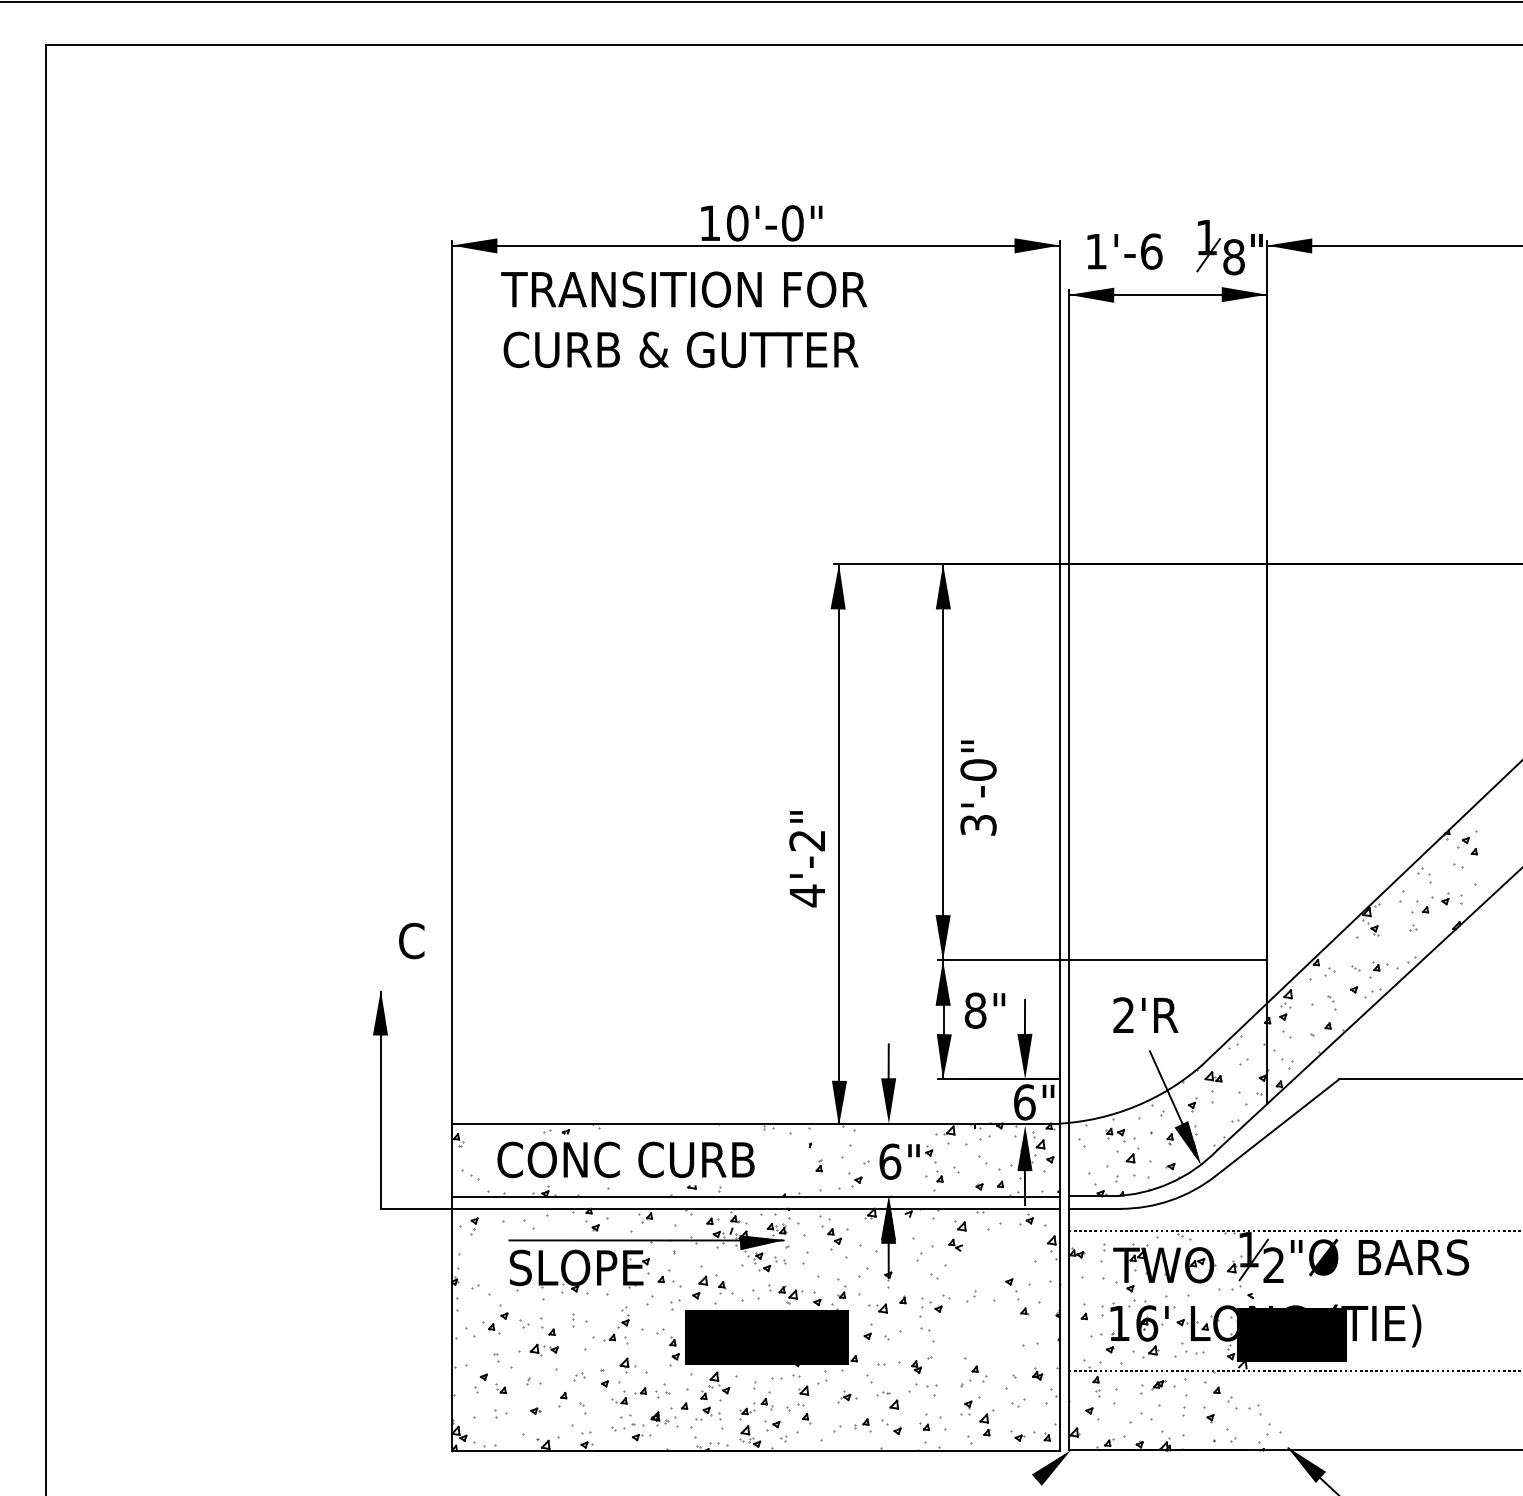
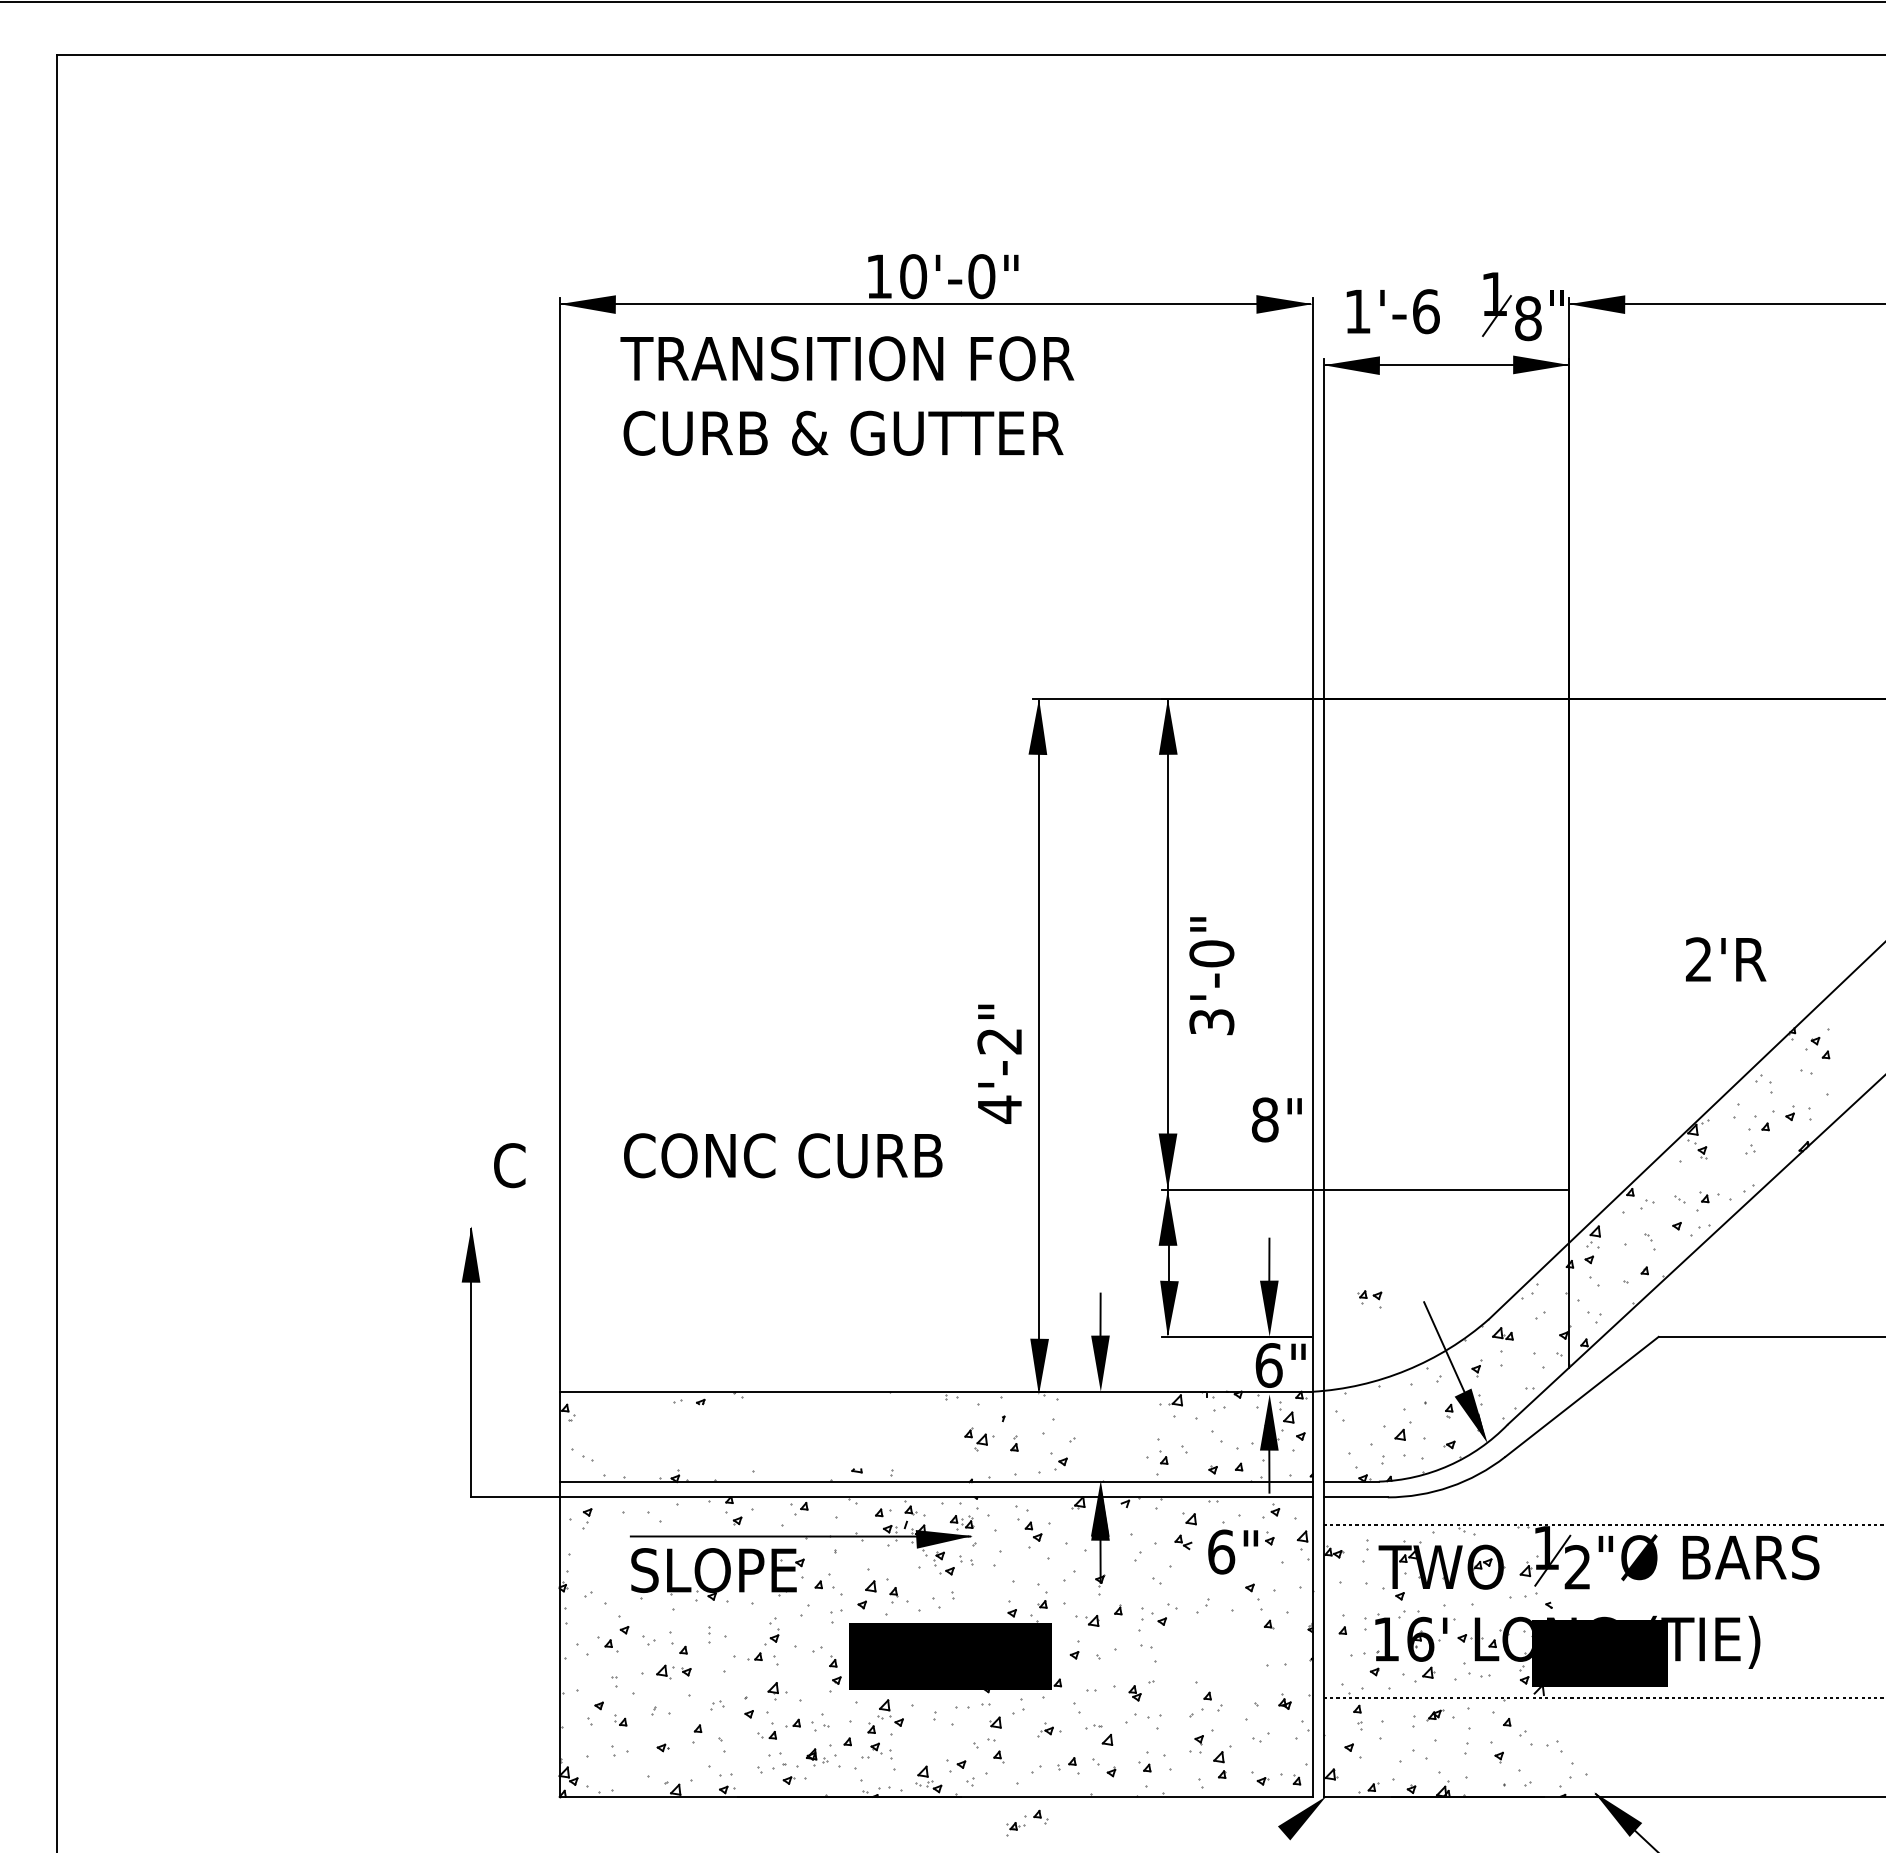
text: (984, 1010) -> (1276, 1119), moved
text: (1146, 1015) -> (1726, 959), moved
part: (1114, 1135) -> (1369, 1299), moved
text: (626, 1159) -> (783, 1155), moved
part: (906, 1161) -> (1241, 1551), moved
part: (790, 1294) -> (979, 1439), moved
part: (756, 1408) -> (1027, 1822), moved

